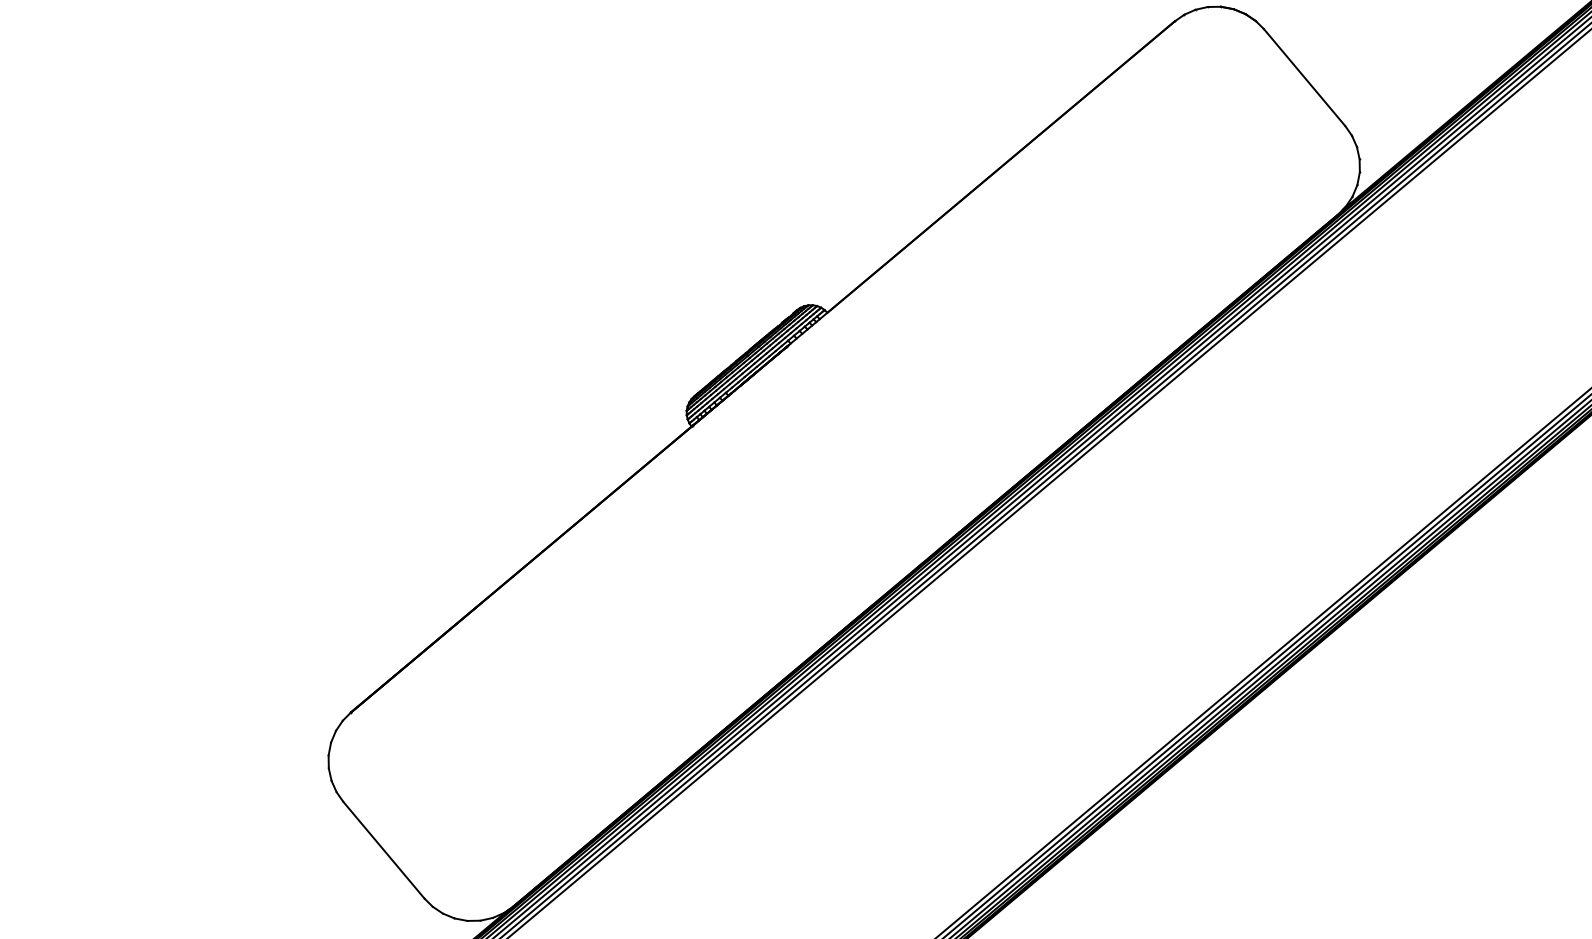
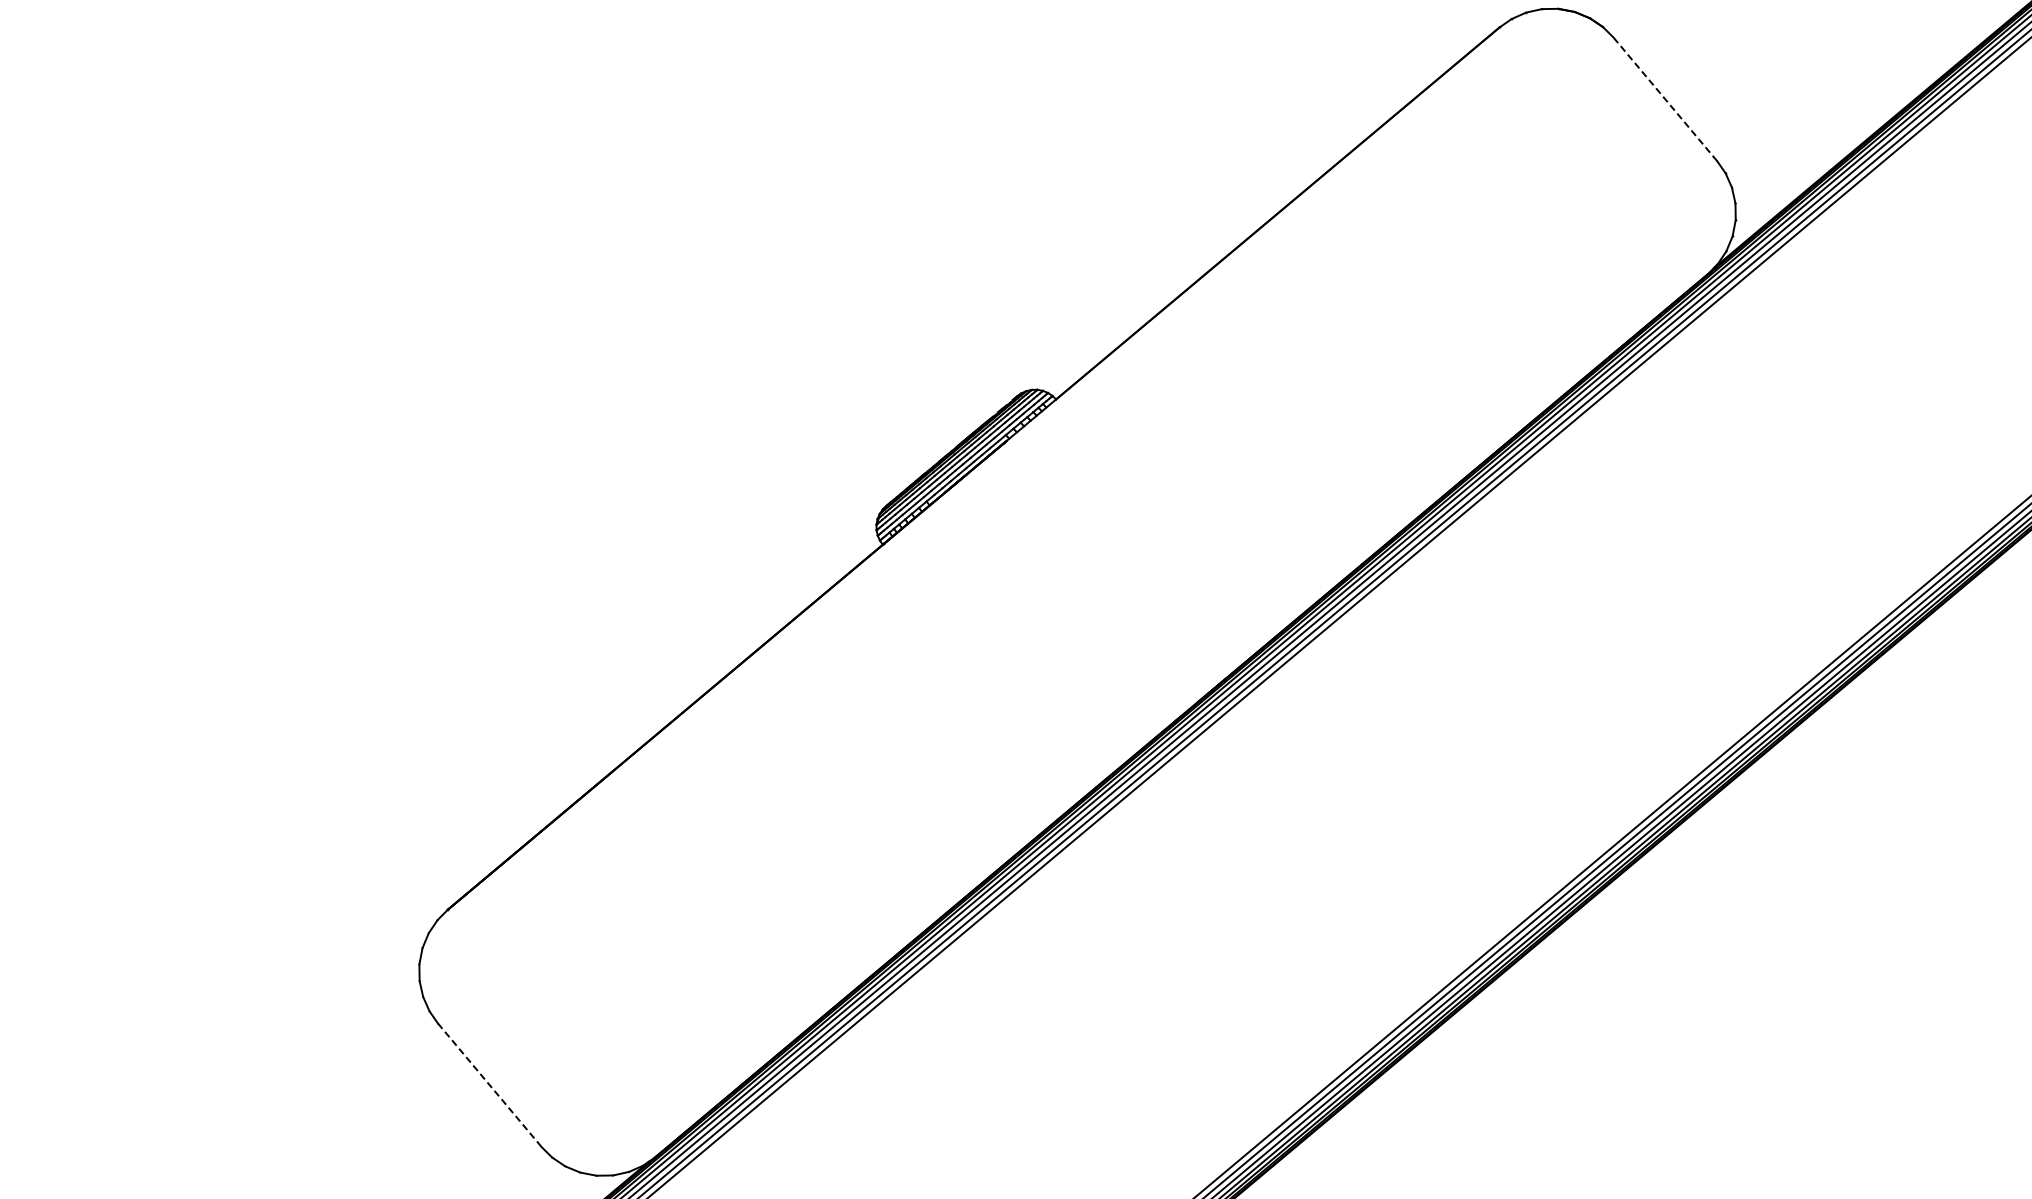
line: (1304, 77) -> (1665, 99), solid -> dashed
line: (383, 850) -> (489, 1085), solid -> dashed

